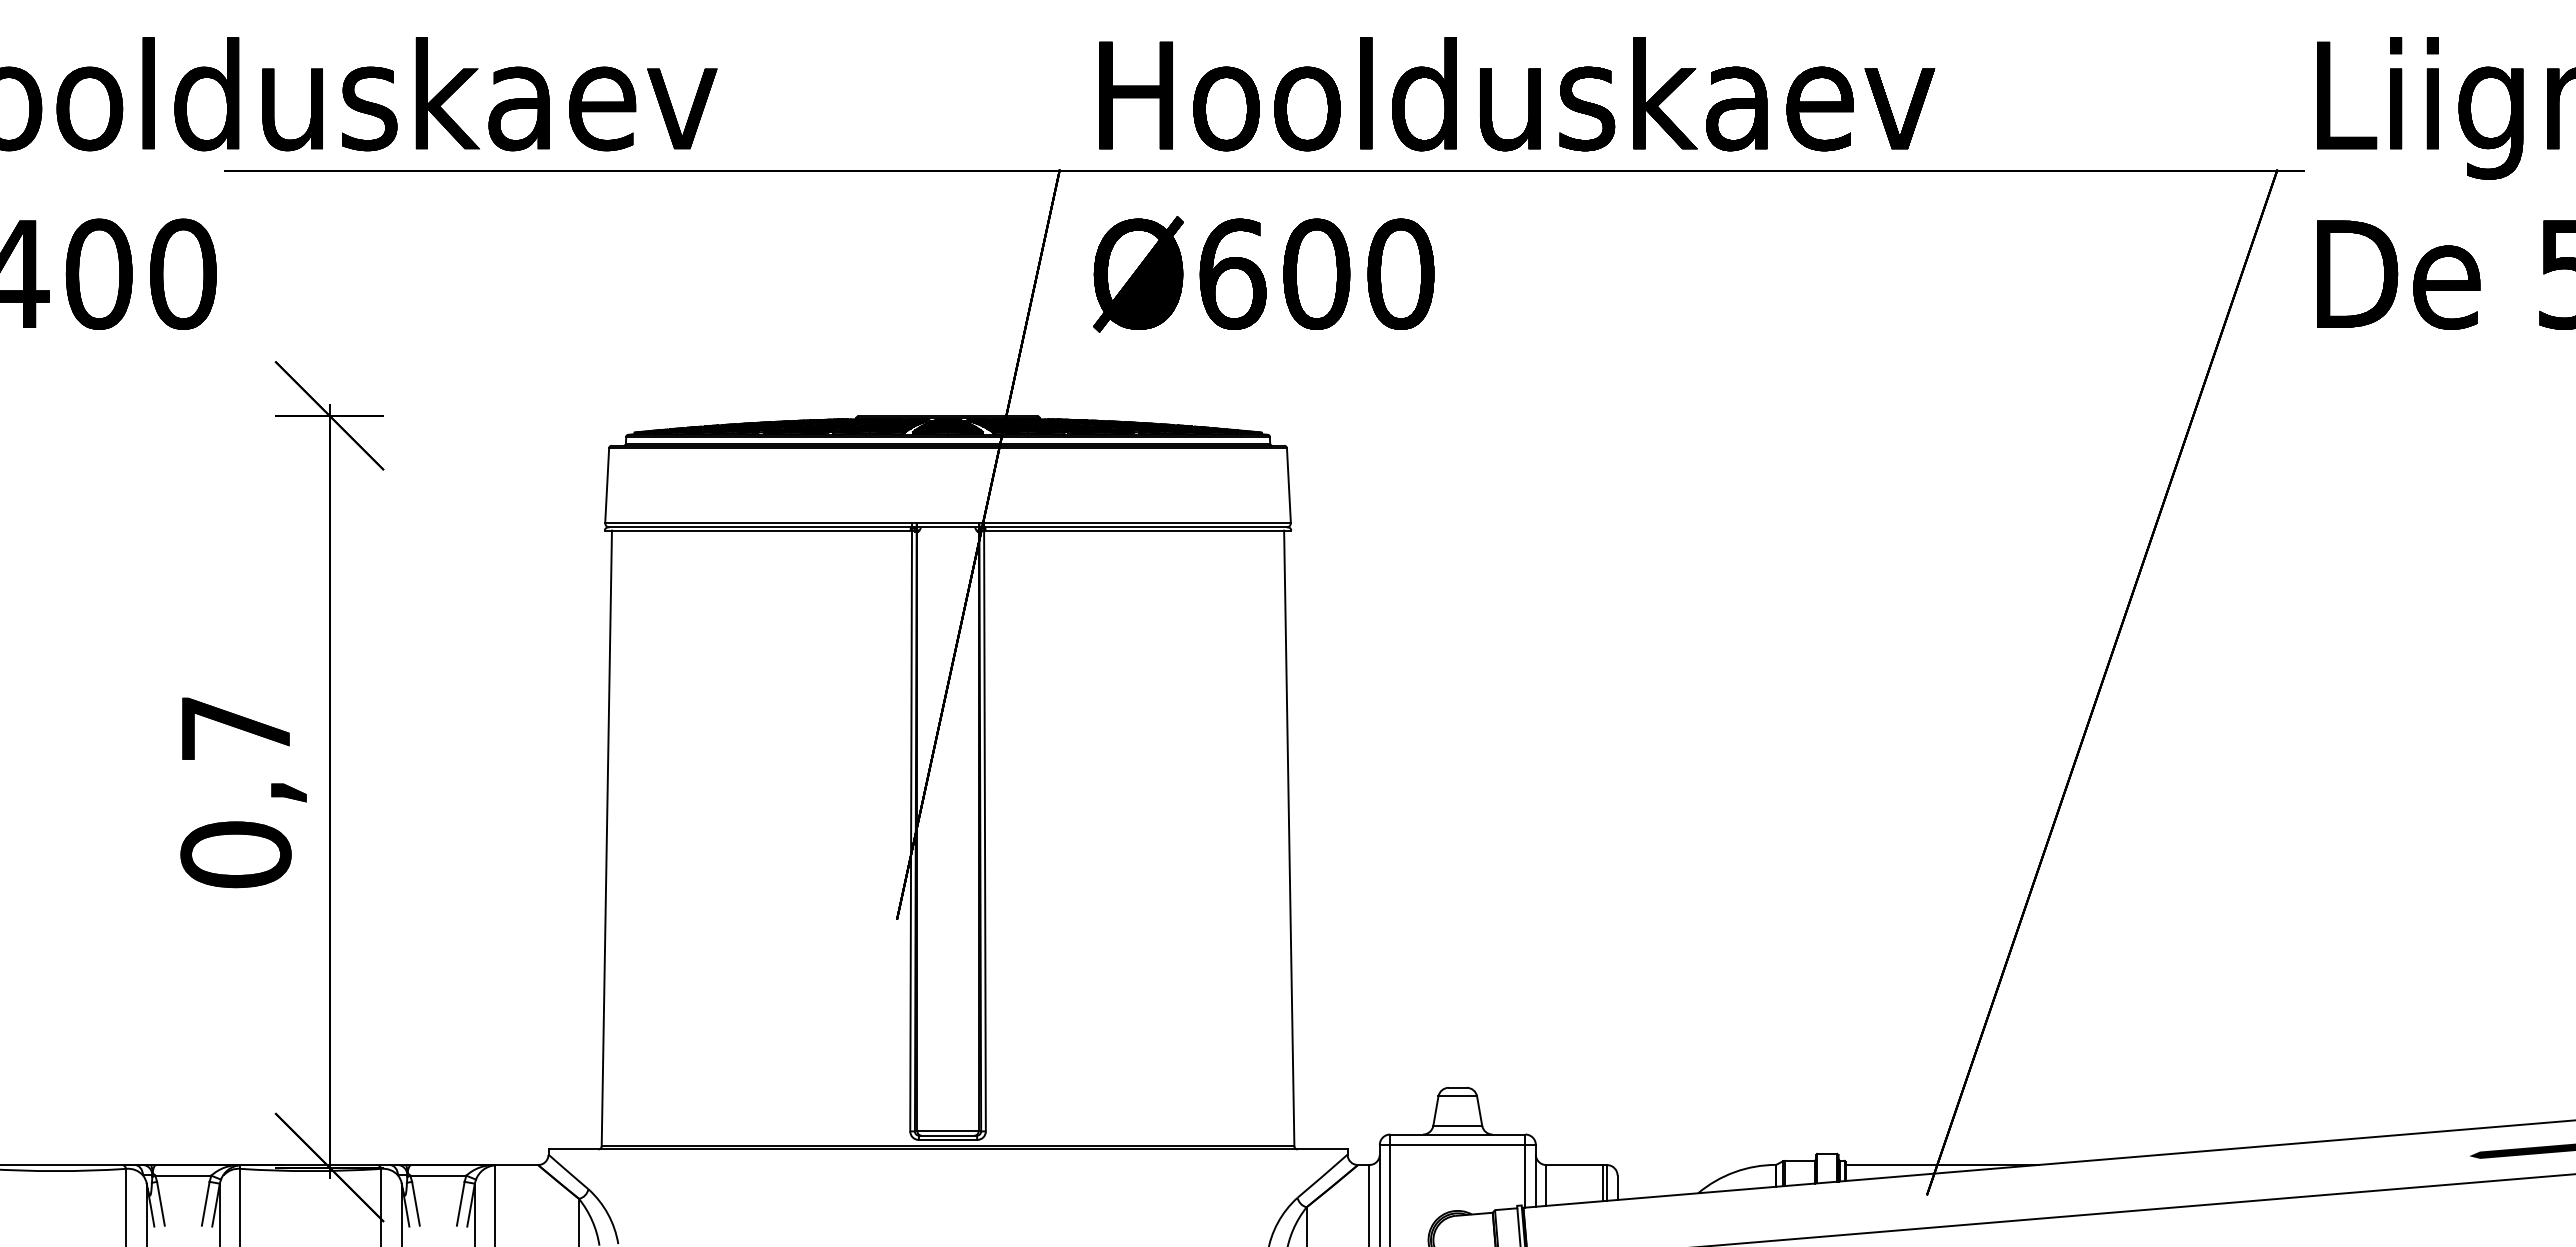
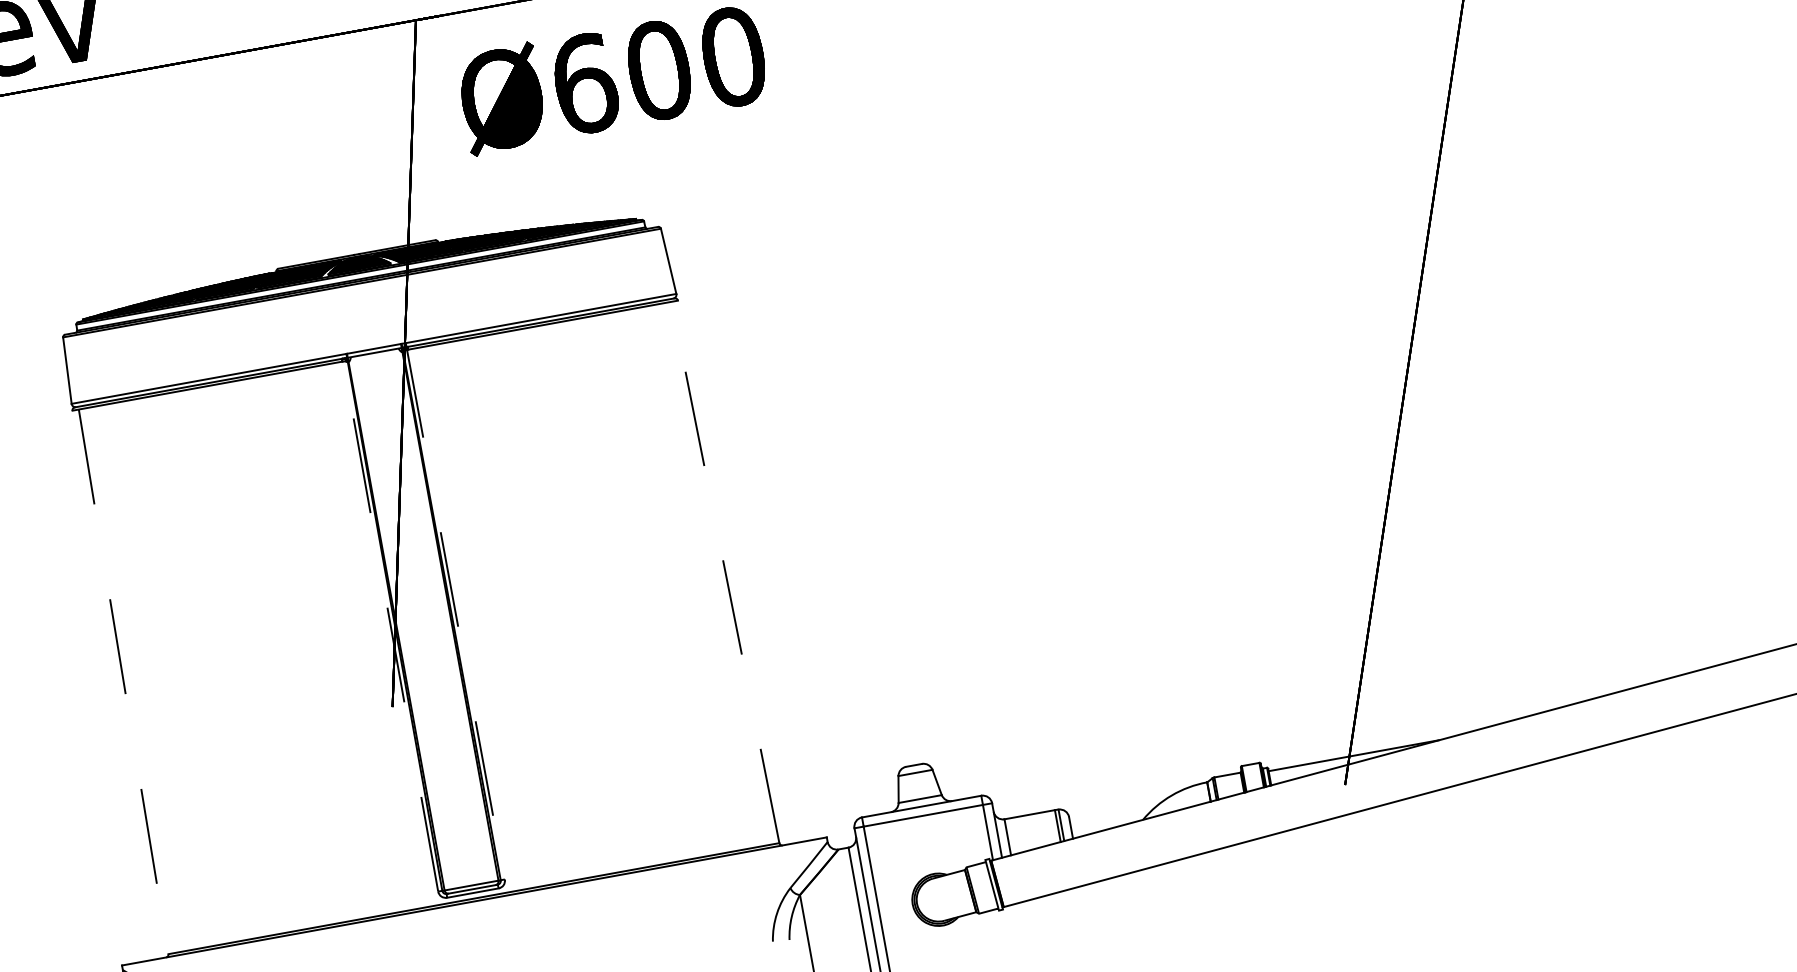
line: (911, 826) -> (390, 622), solid -> dashed
line: (984, 827) -> (454, 611), solid -> dashed
line: (606, 838) -> (123, 681), solid -> dashed
line: (1289, 838) -> (725, 572), solid -> dashed

